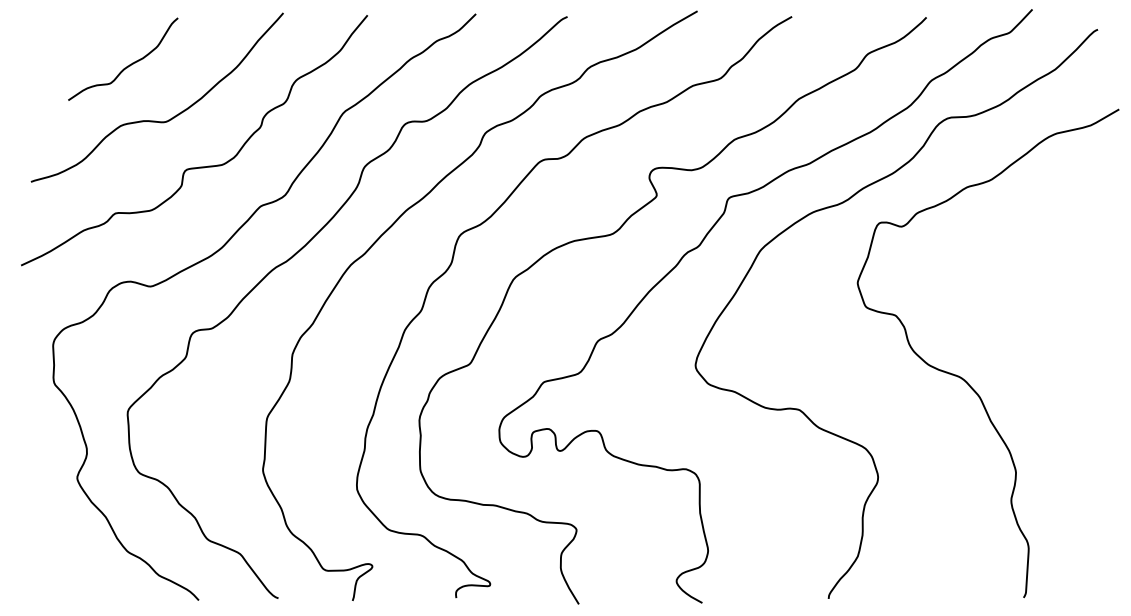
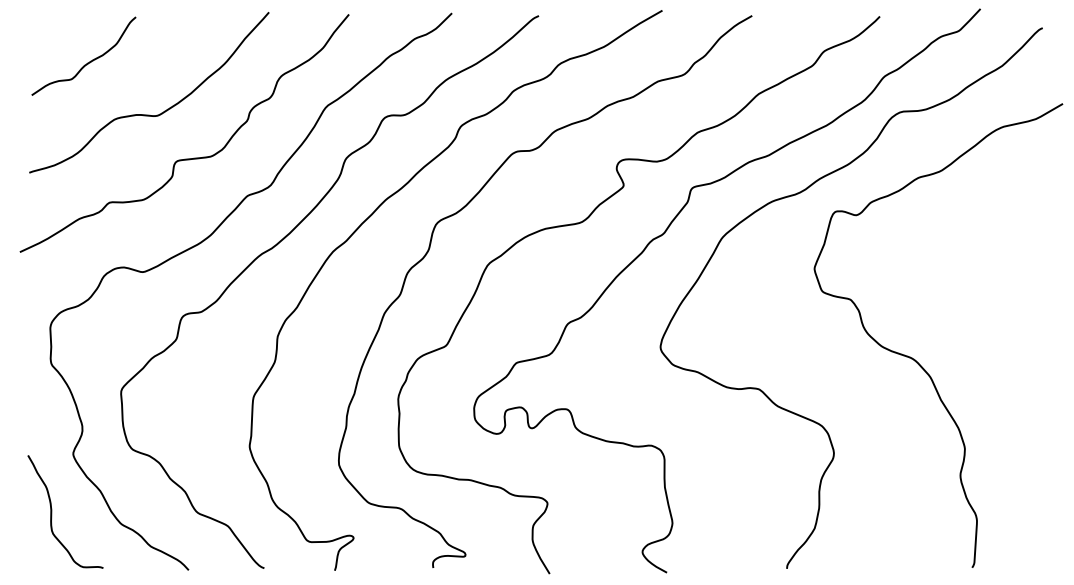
curve: (127, 65) -> (87, 62), moved
curve: (55, 538) -> (52, 511), added

